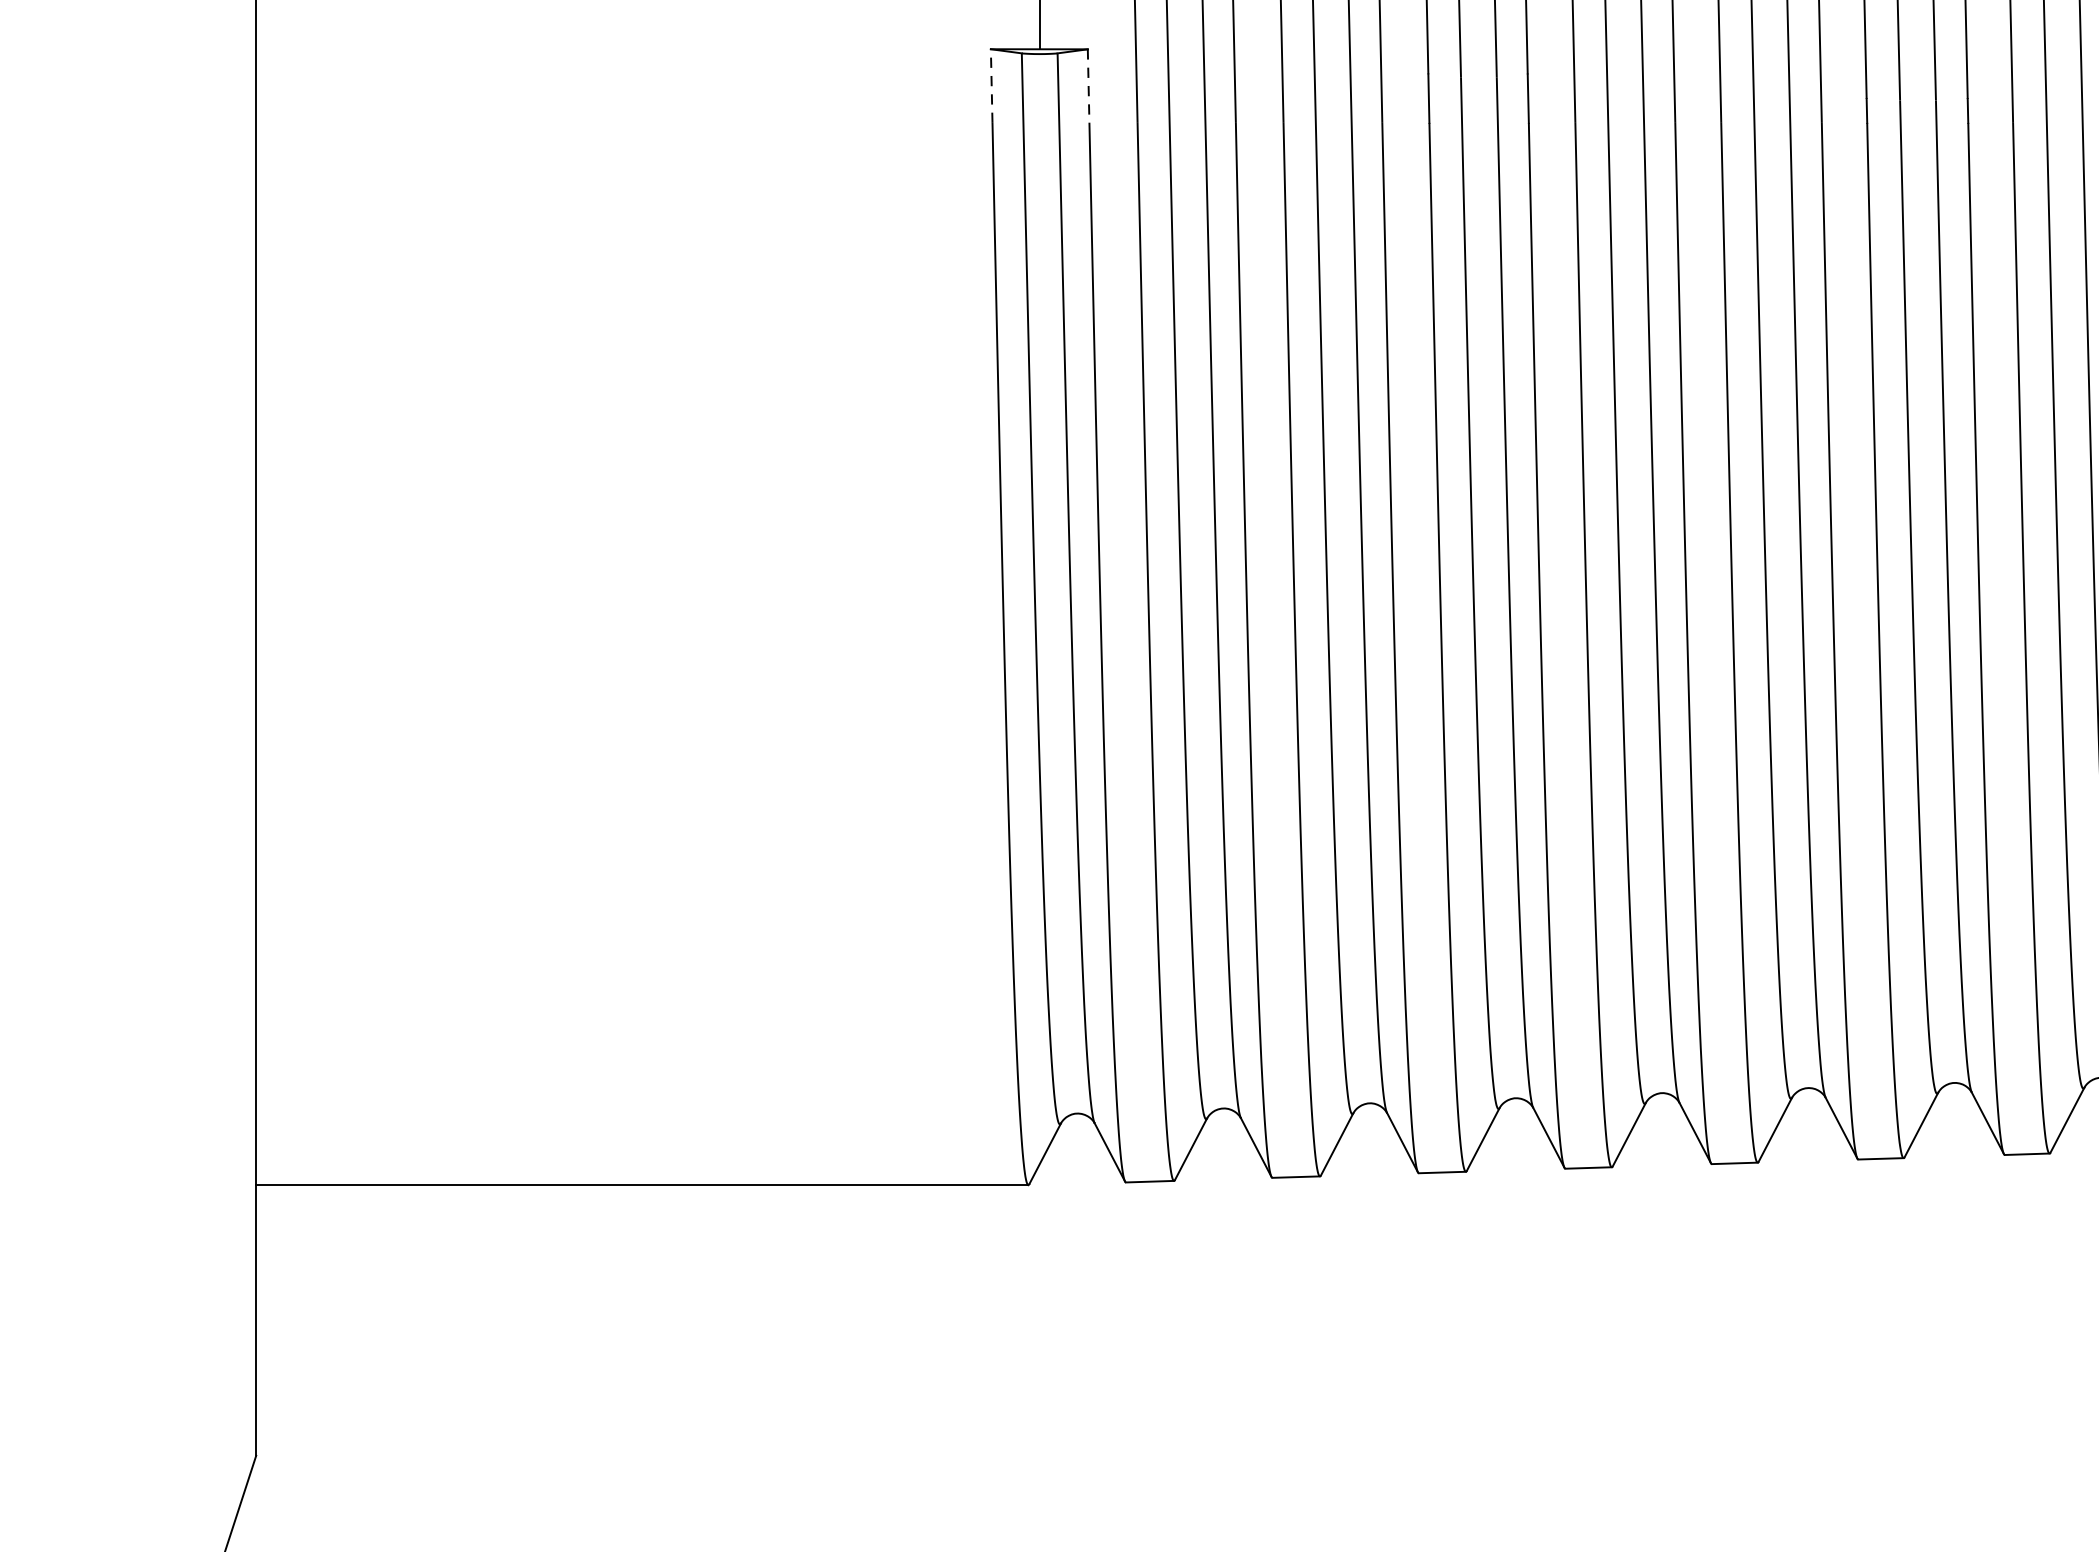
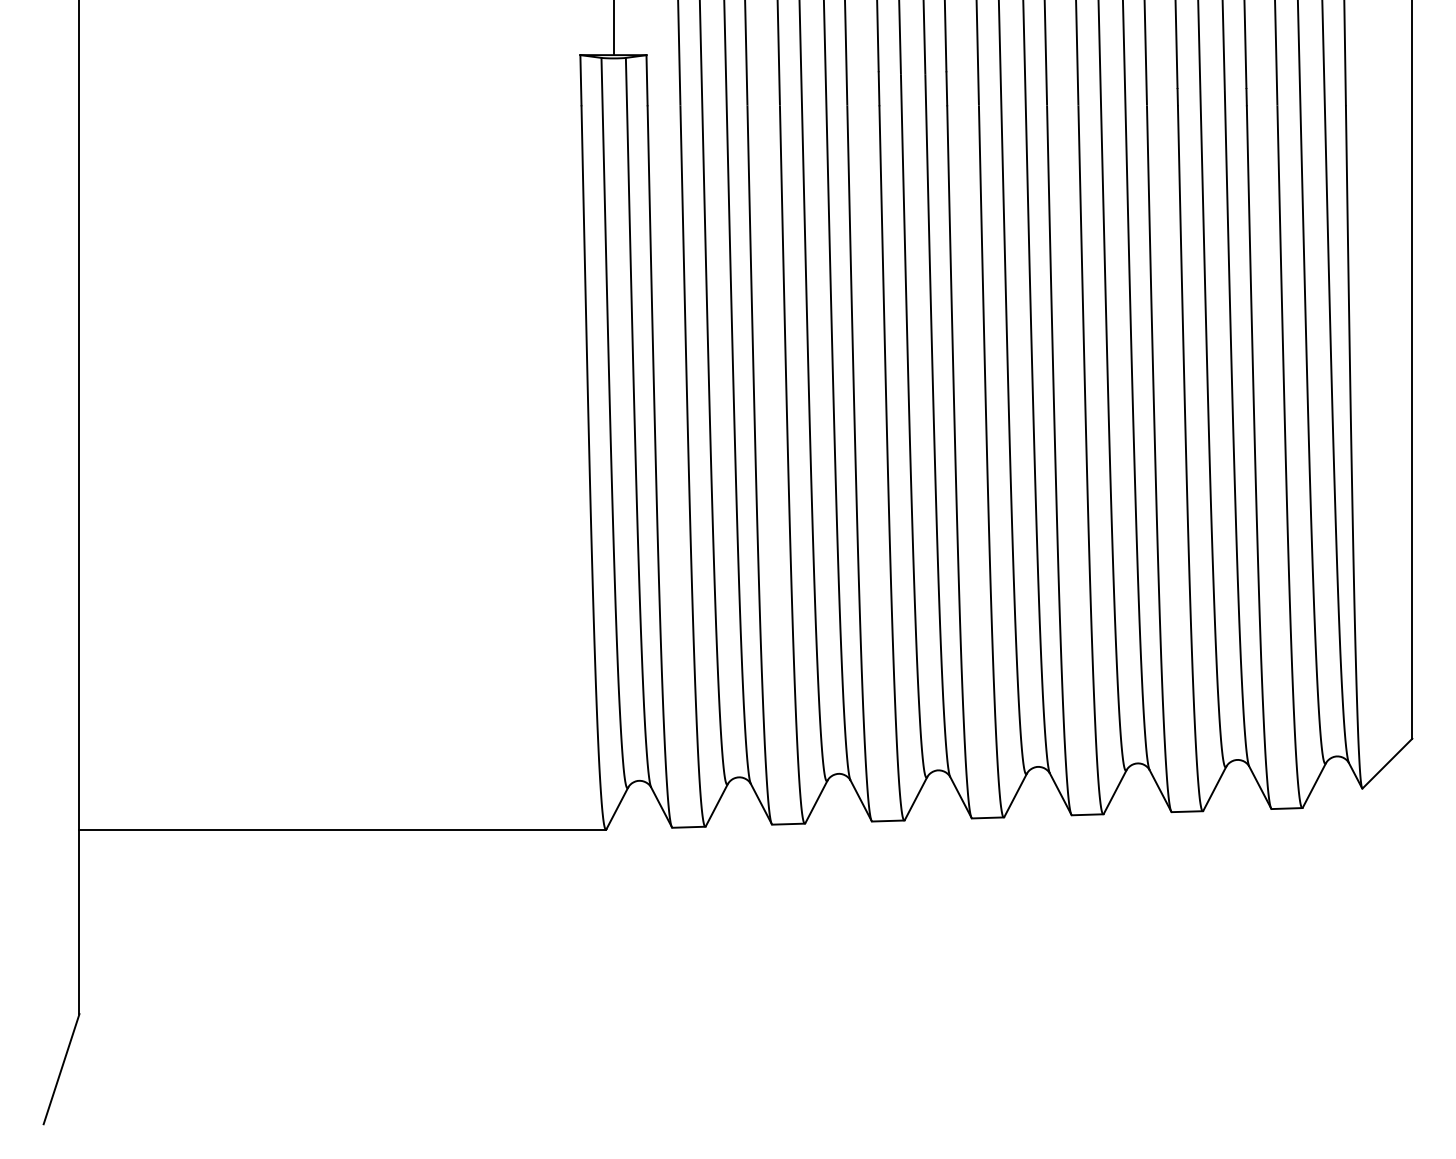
line: (991, 85) -> (580, 79), dashed -> solid
line: (1089, 86) -> (647, 80), dashed -> solid

